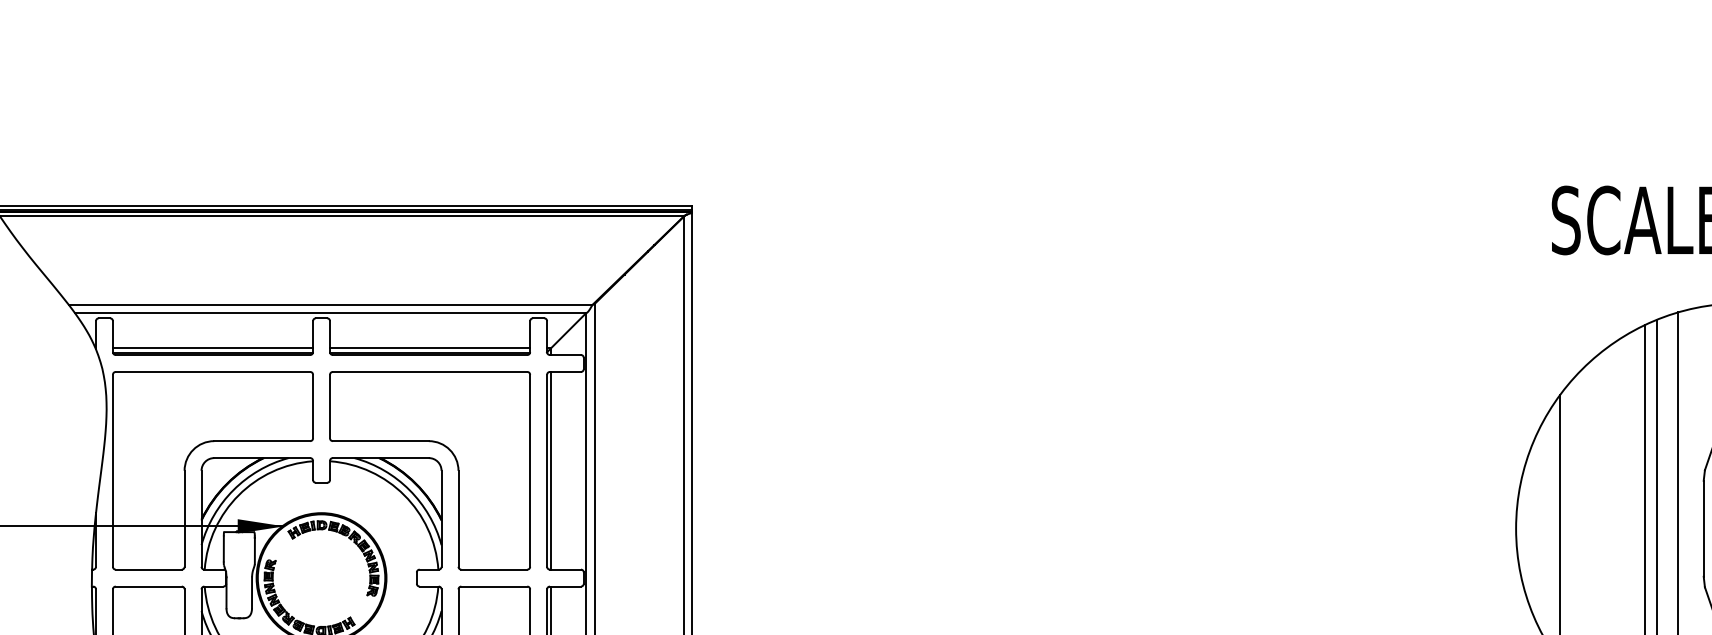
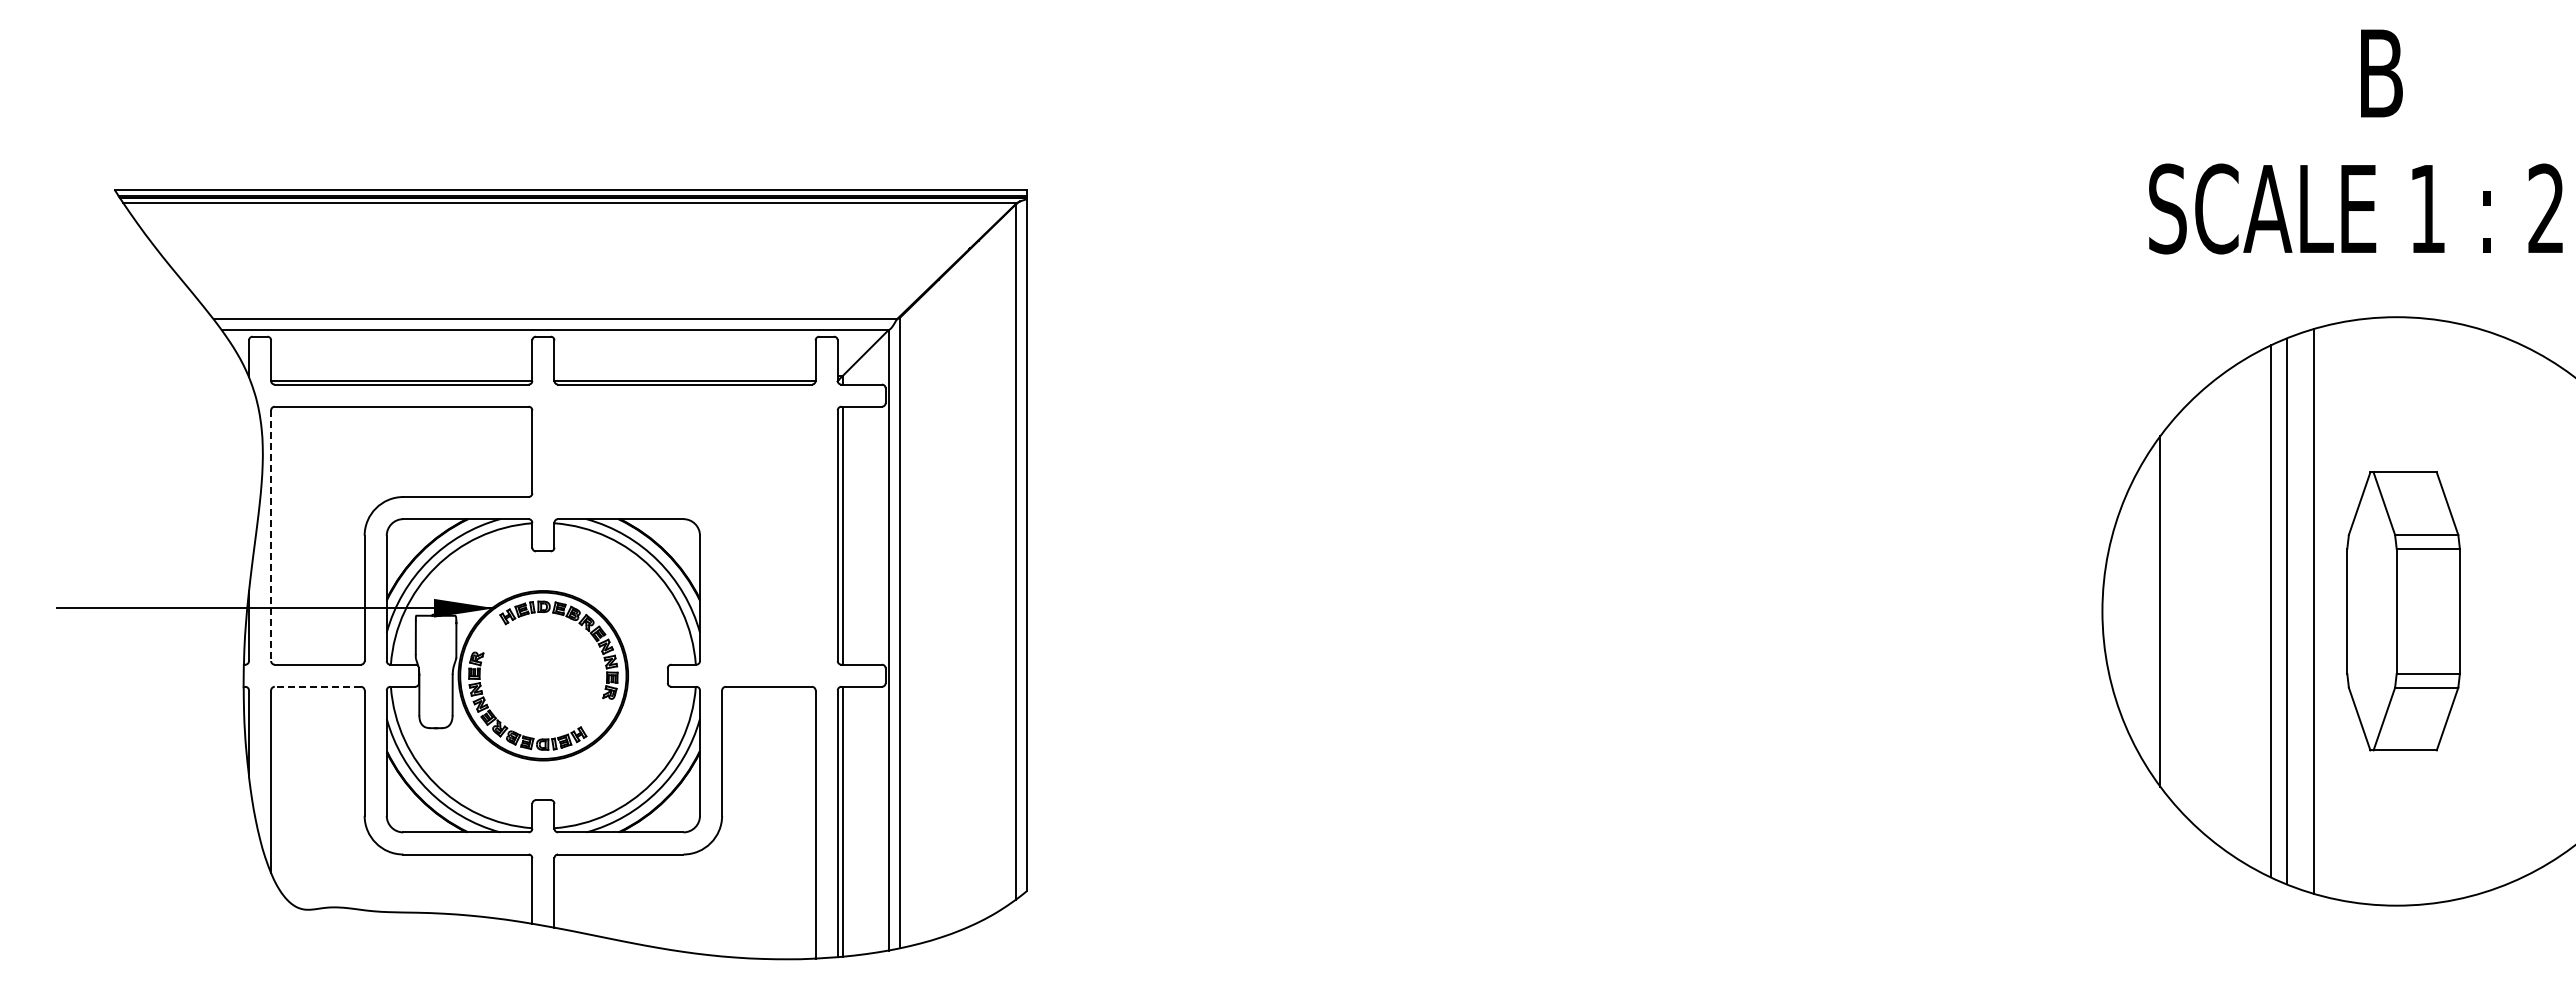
line: (212, 348) -> (401, 376), removed
line: (429, 348) -> (684, 376), removed
part: (457, 466) -> (720, 530), removed
line: (113, 471) -> (271, 536), solid -> dashed
line: (148, 586) -> (317, 686), solid -> dashed

